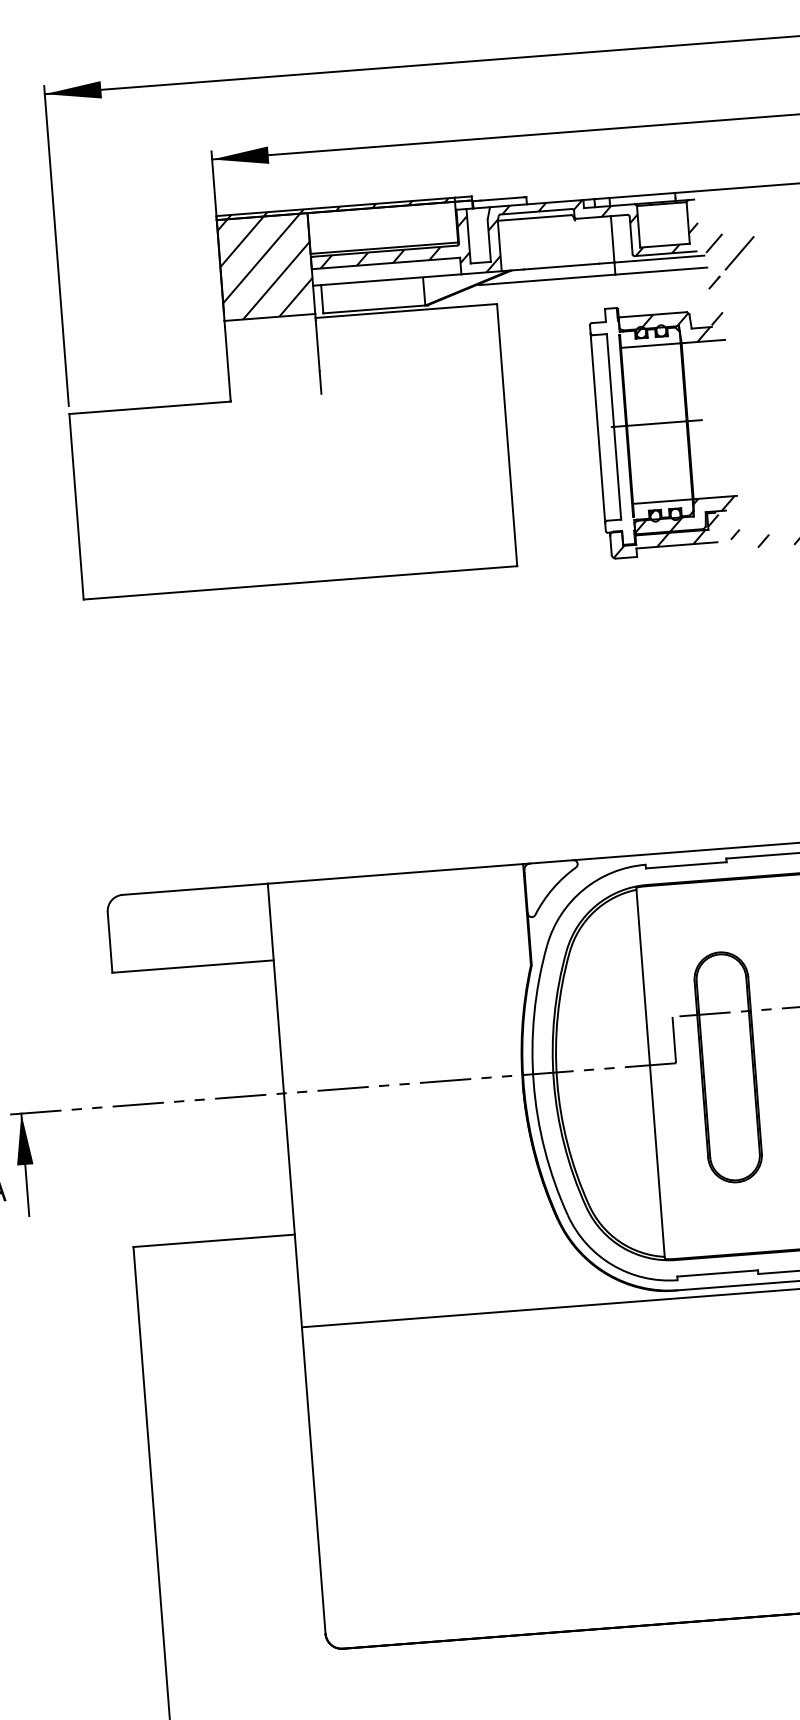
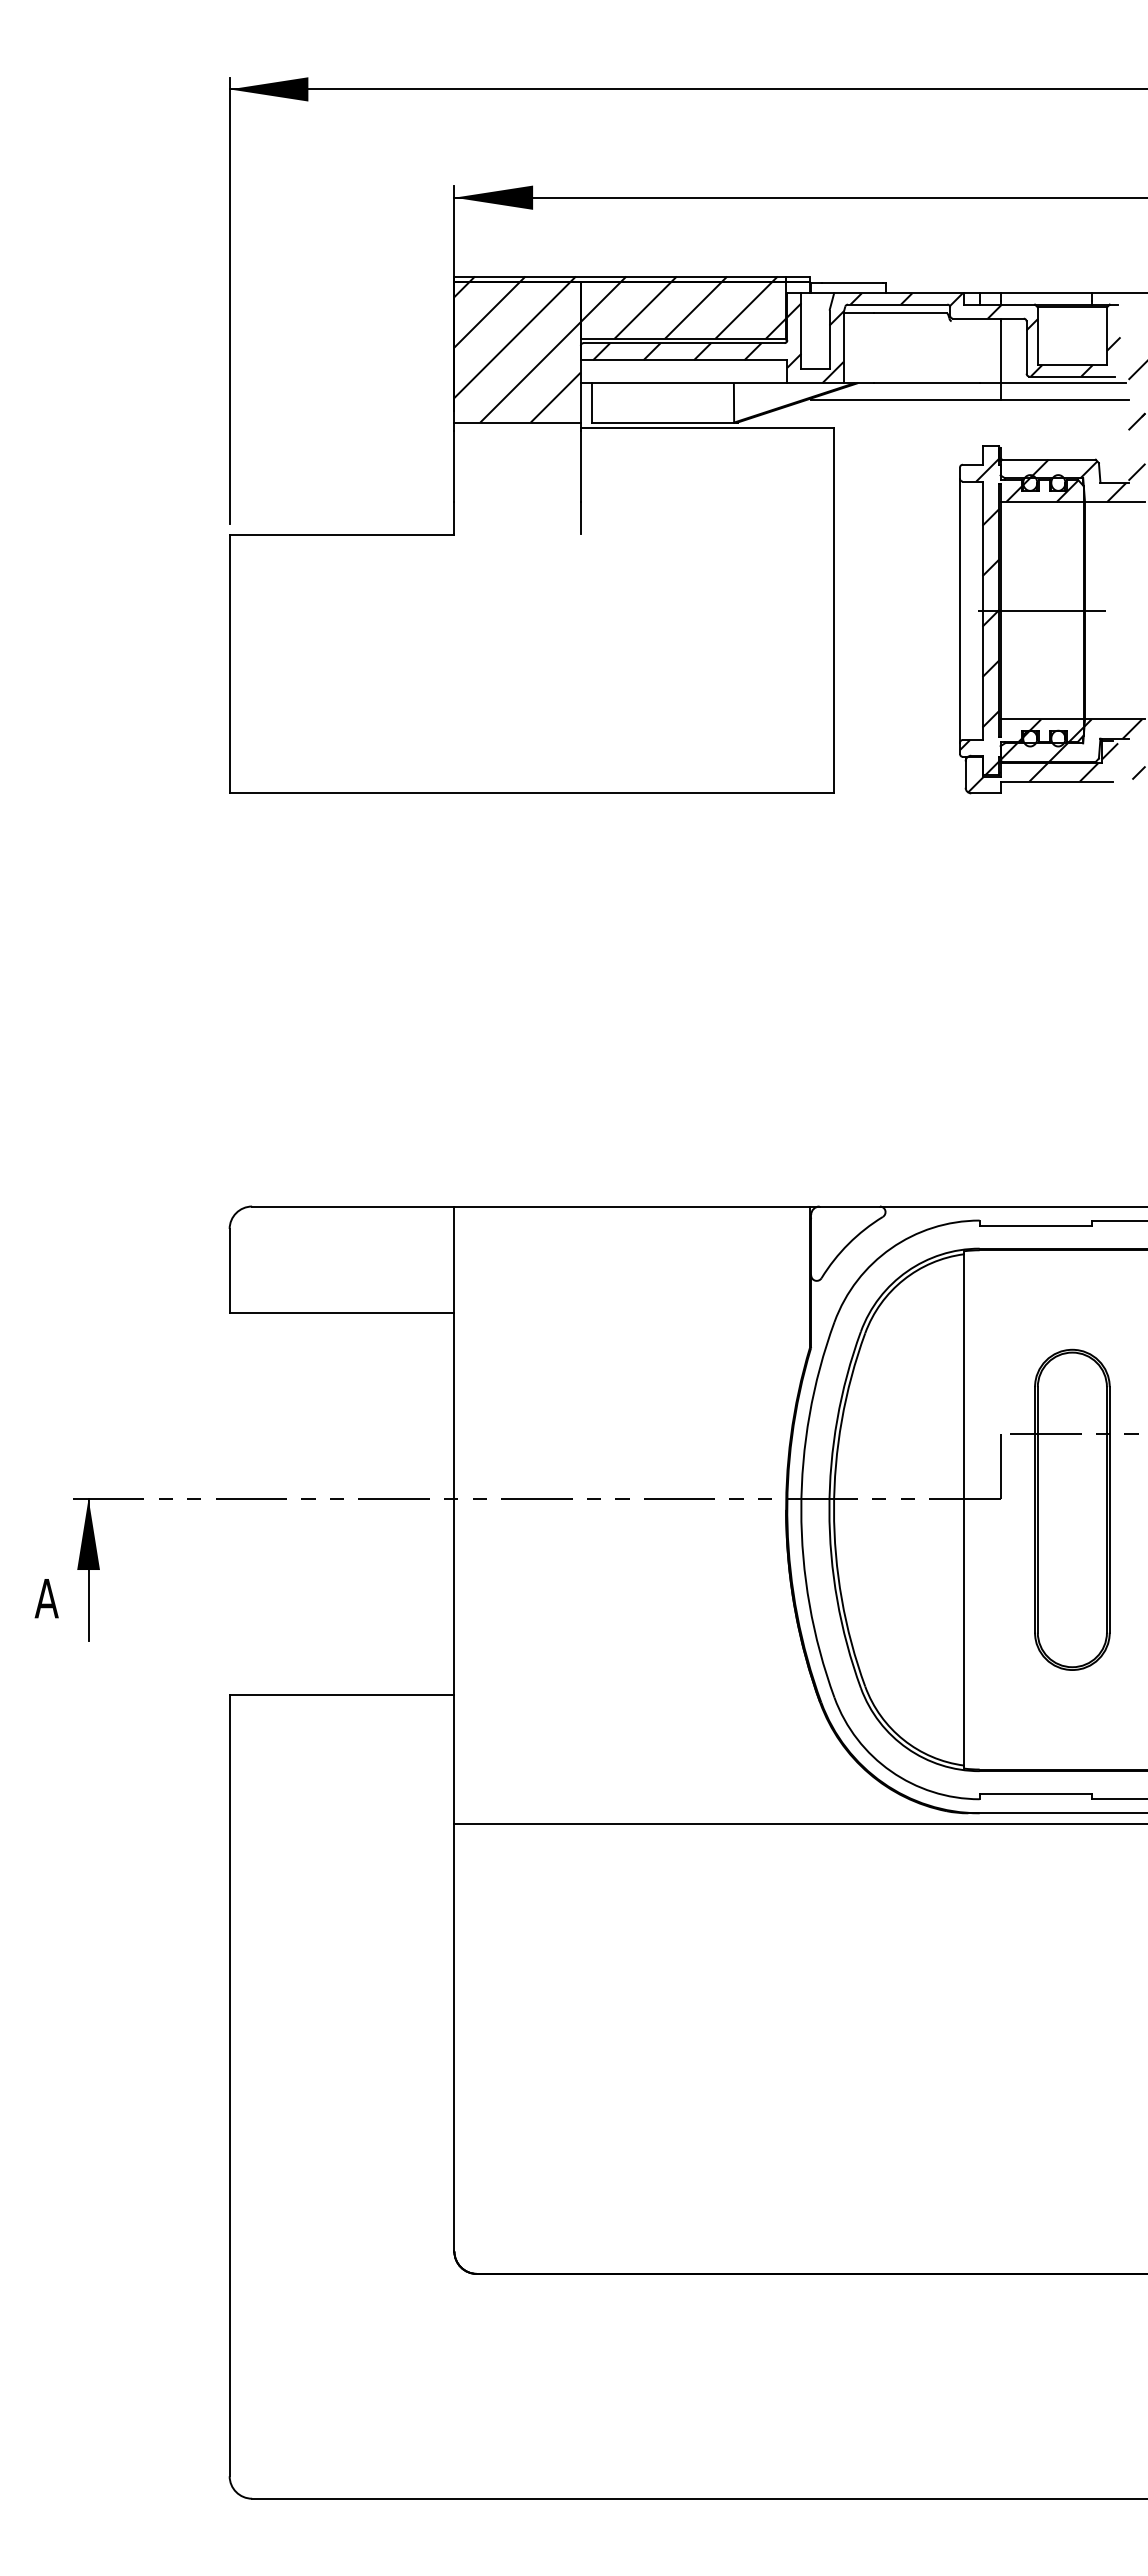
hatch: (382, 227) -> (683, 310), added
hatch: (642, 428) -> (1021, 616), added

